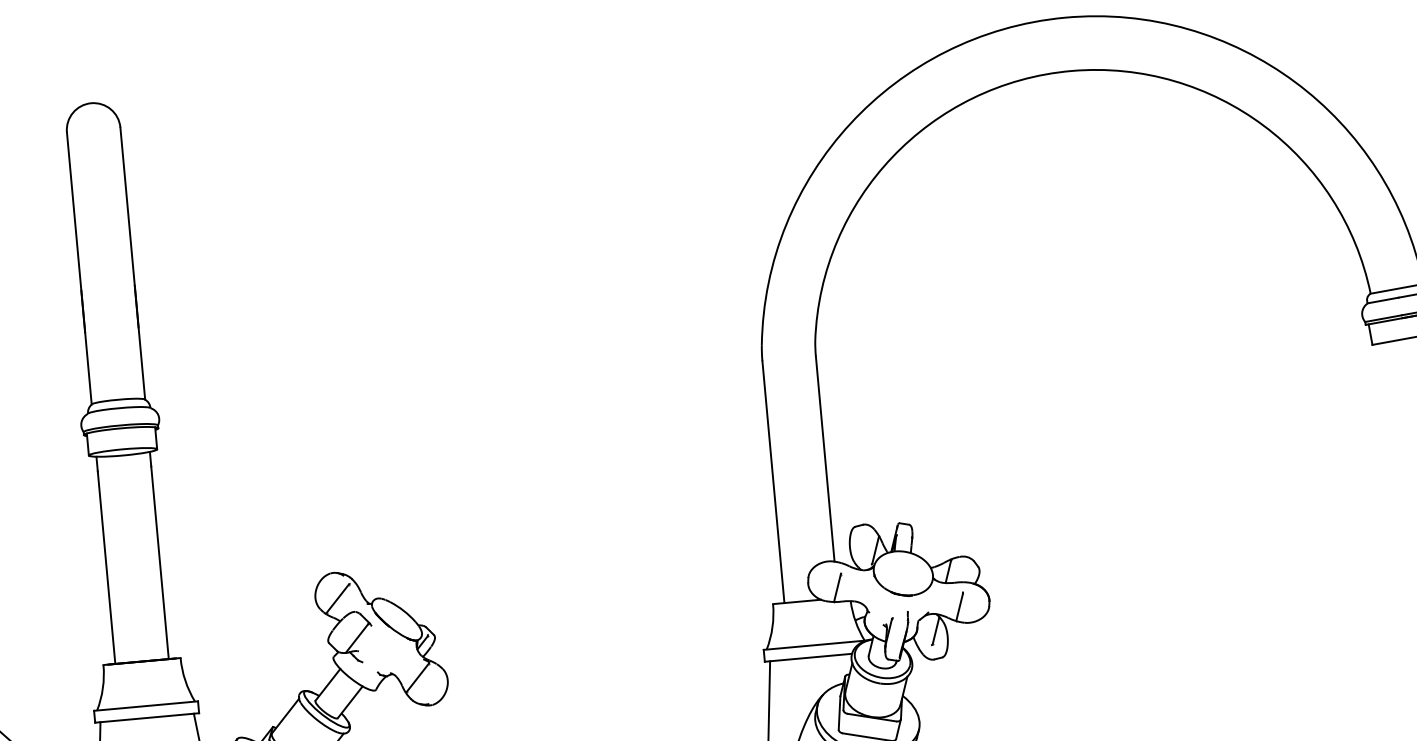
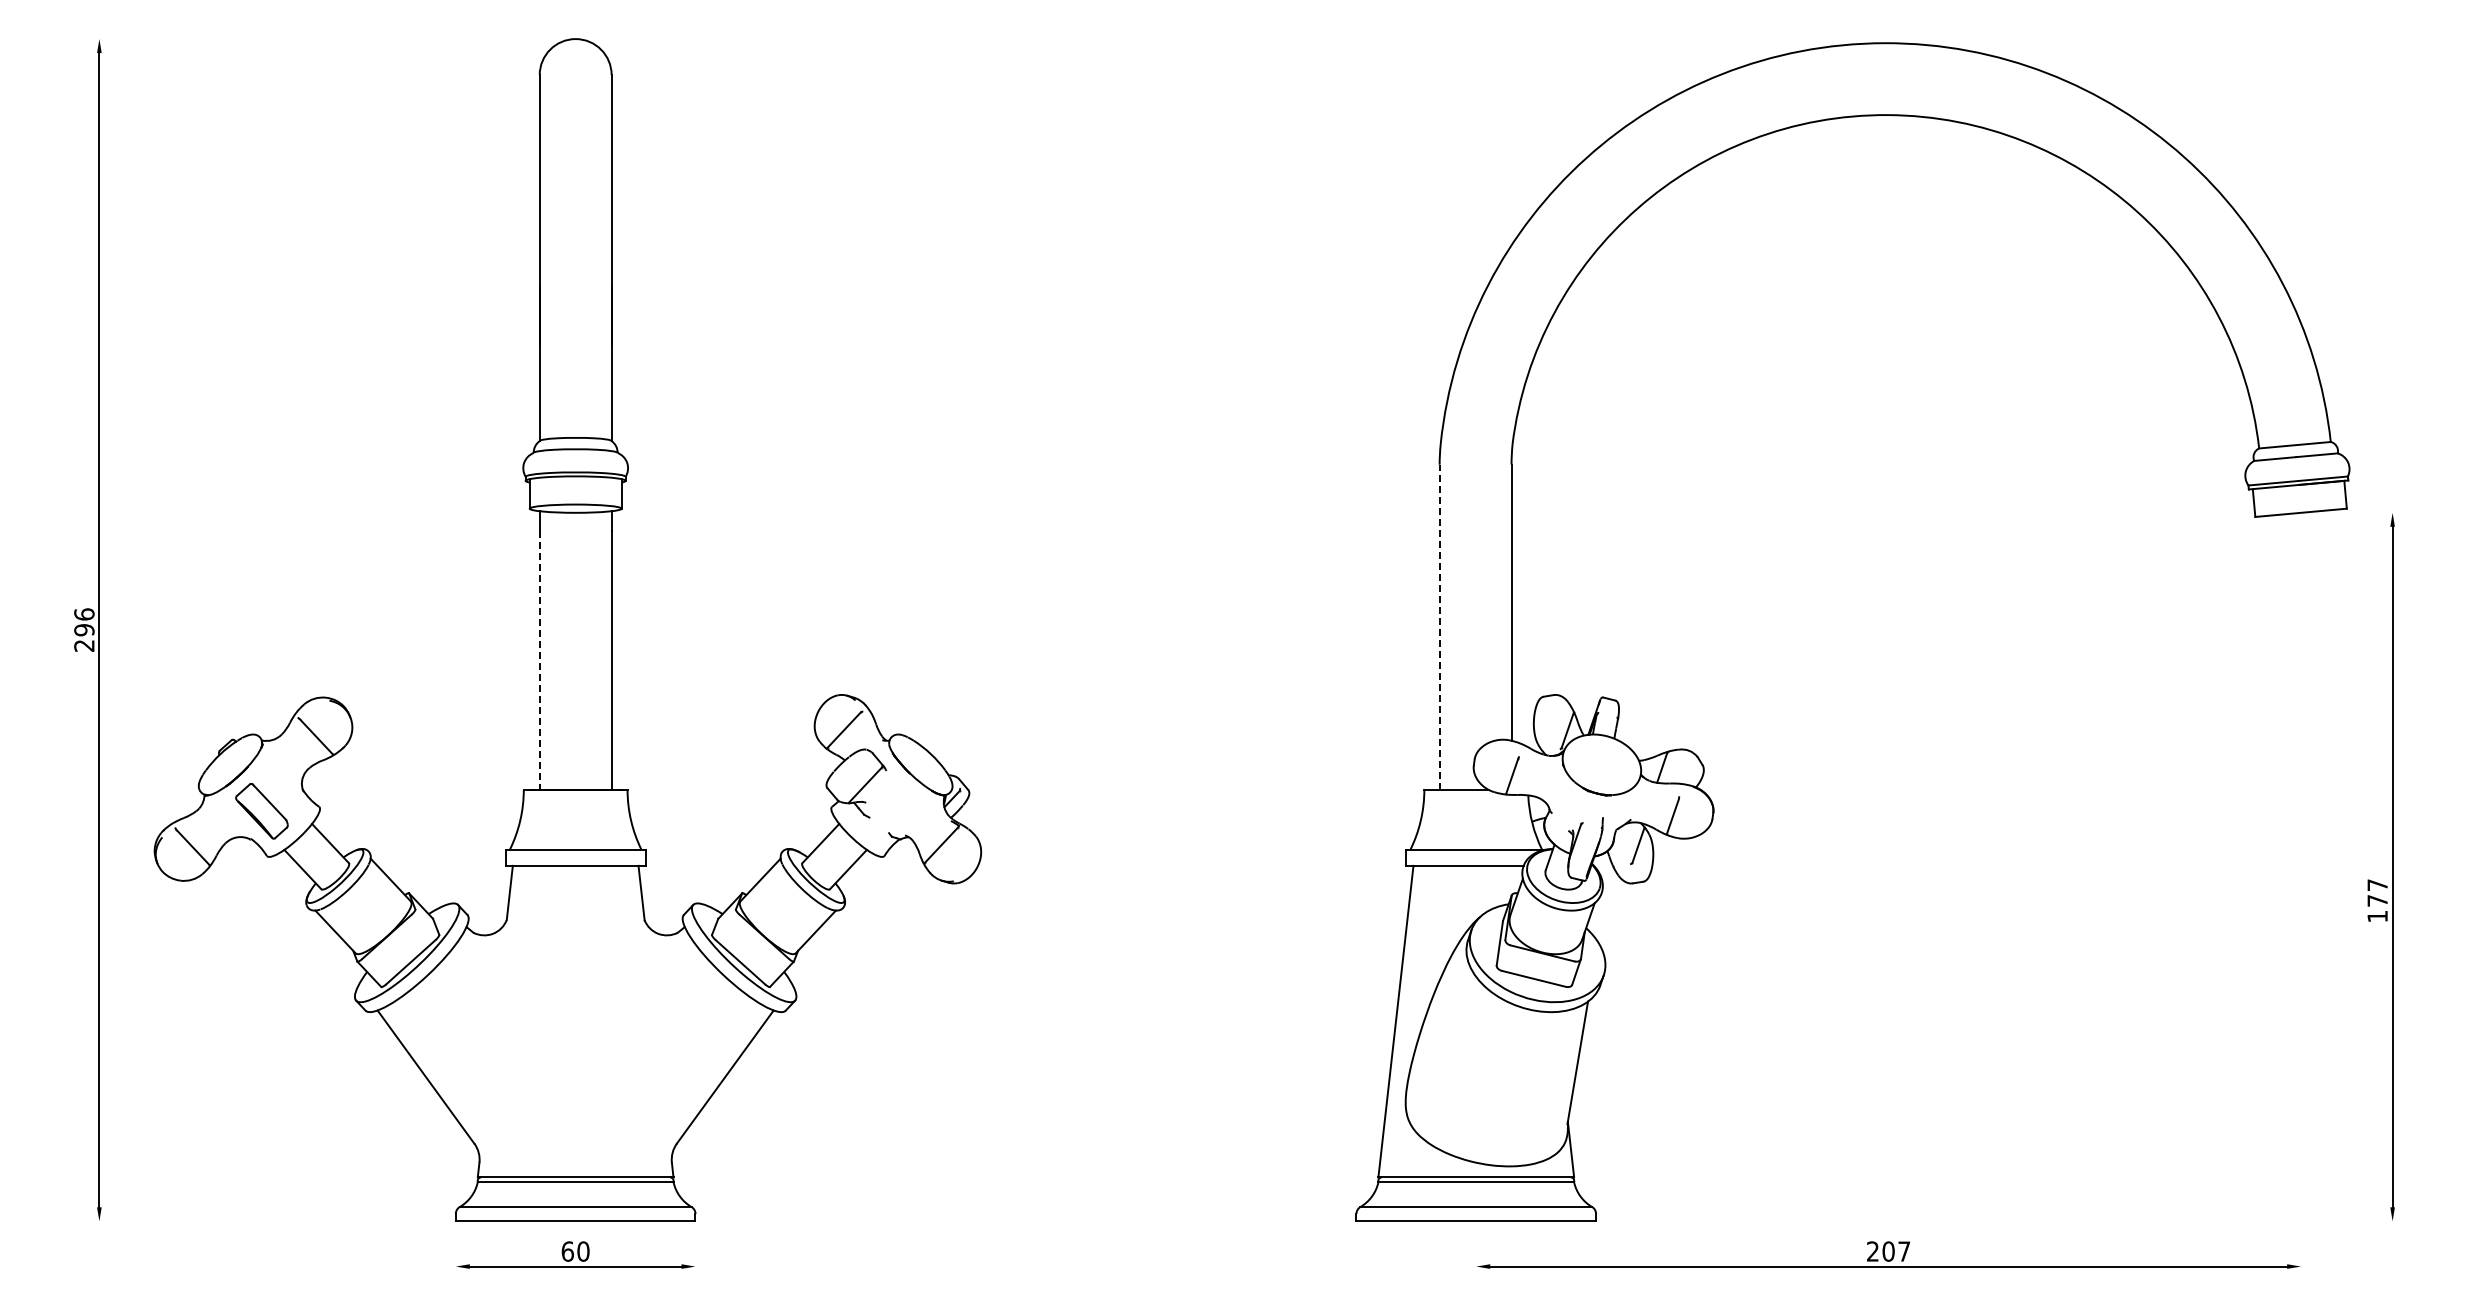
line: (773, 482) -> (1439, 627), solid -> dashed
line: (106, 567) -> (539, 660), solid -> dashed

